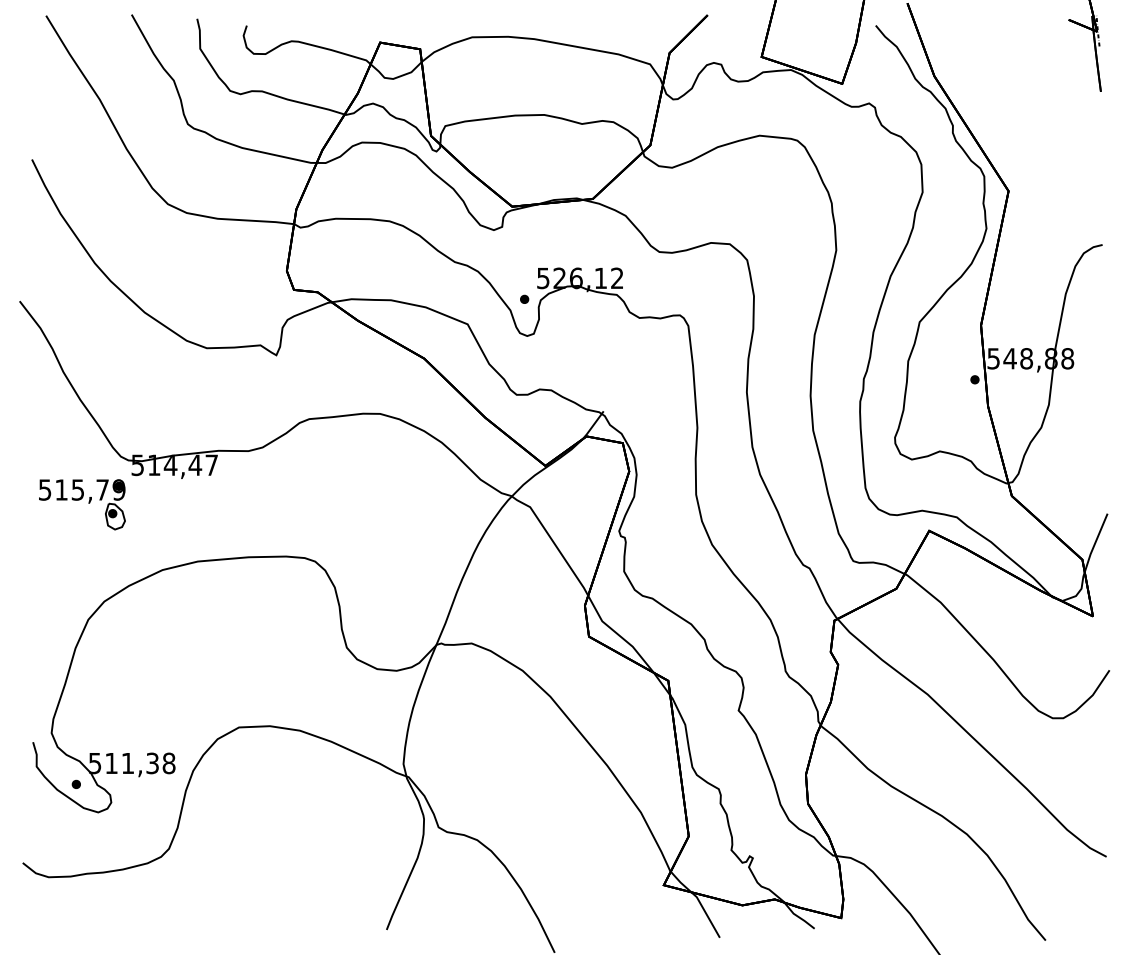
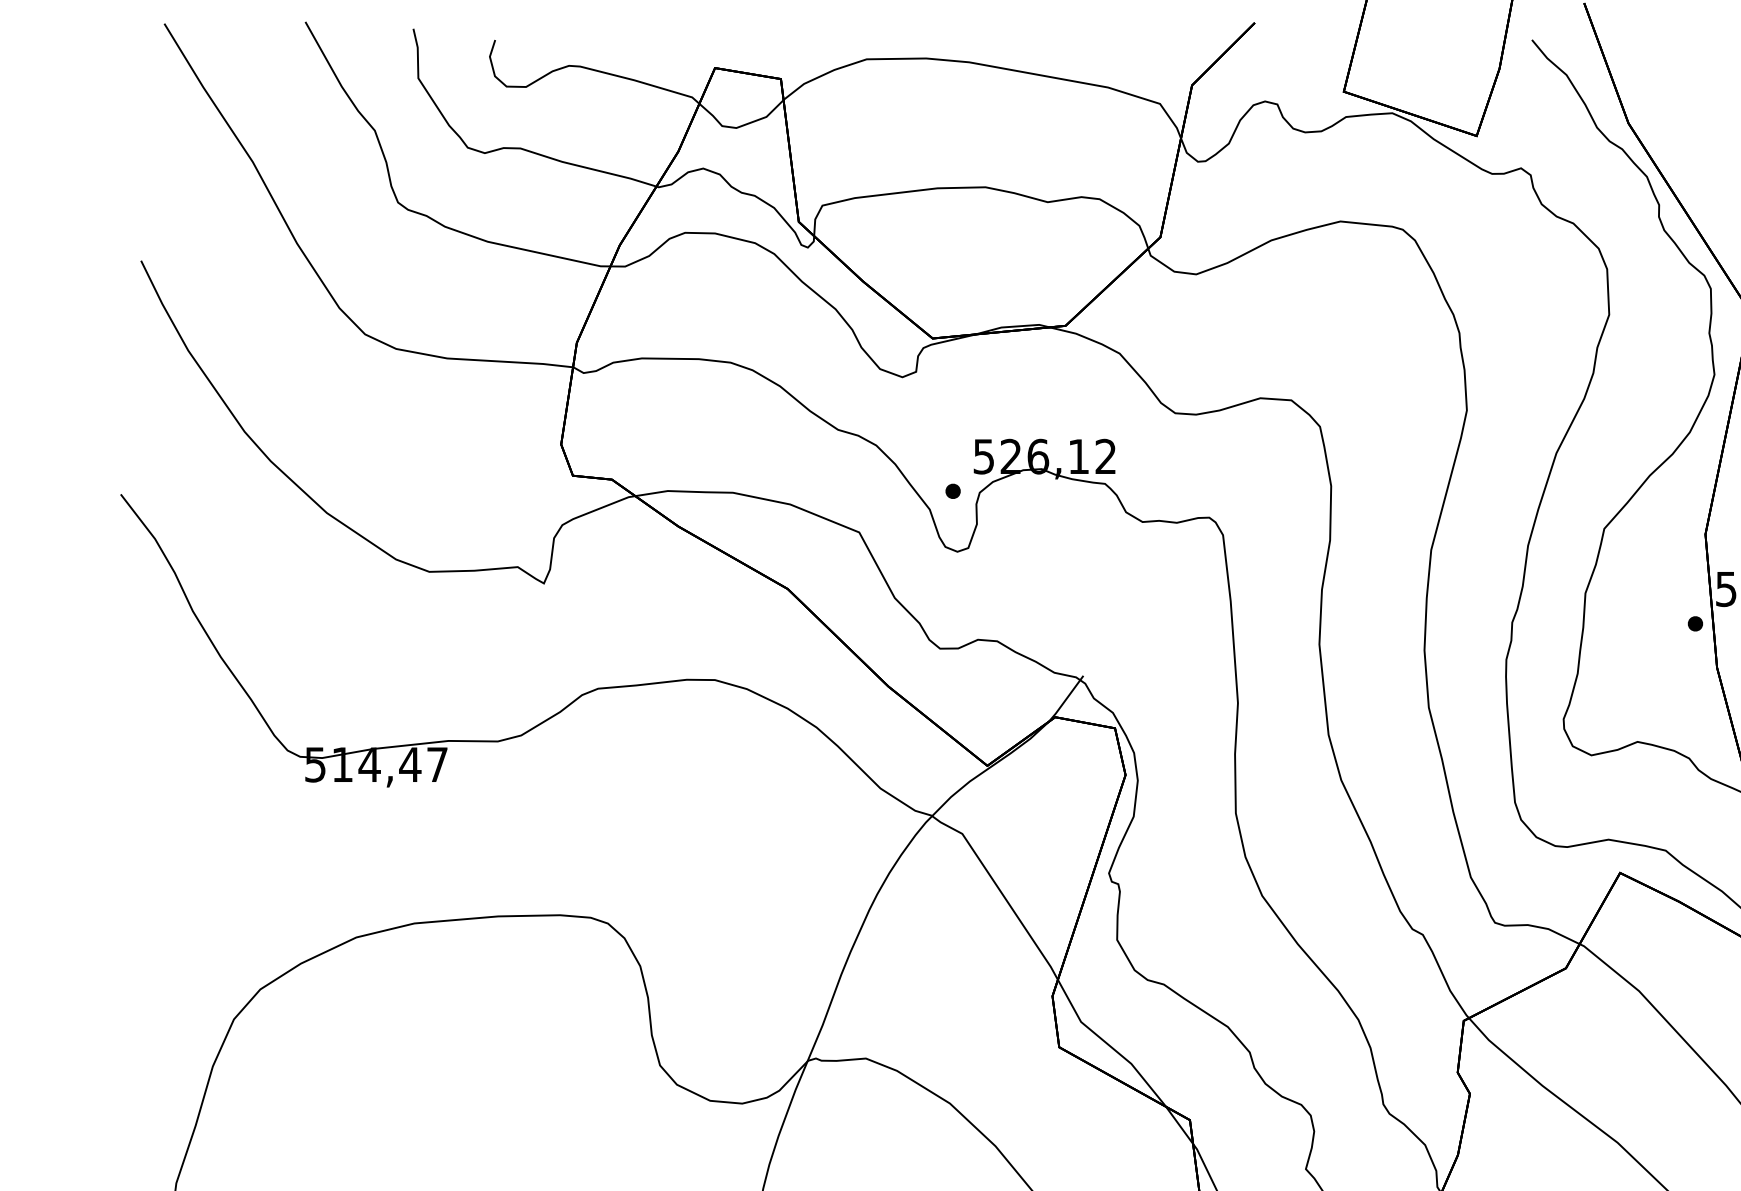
part: (82, 504) -> (224, 829), removed

